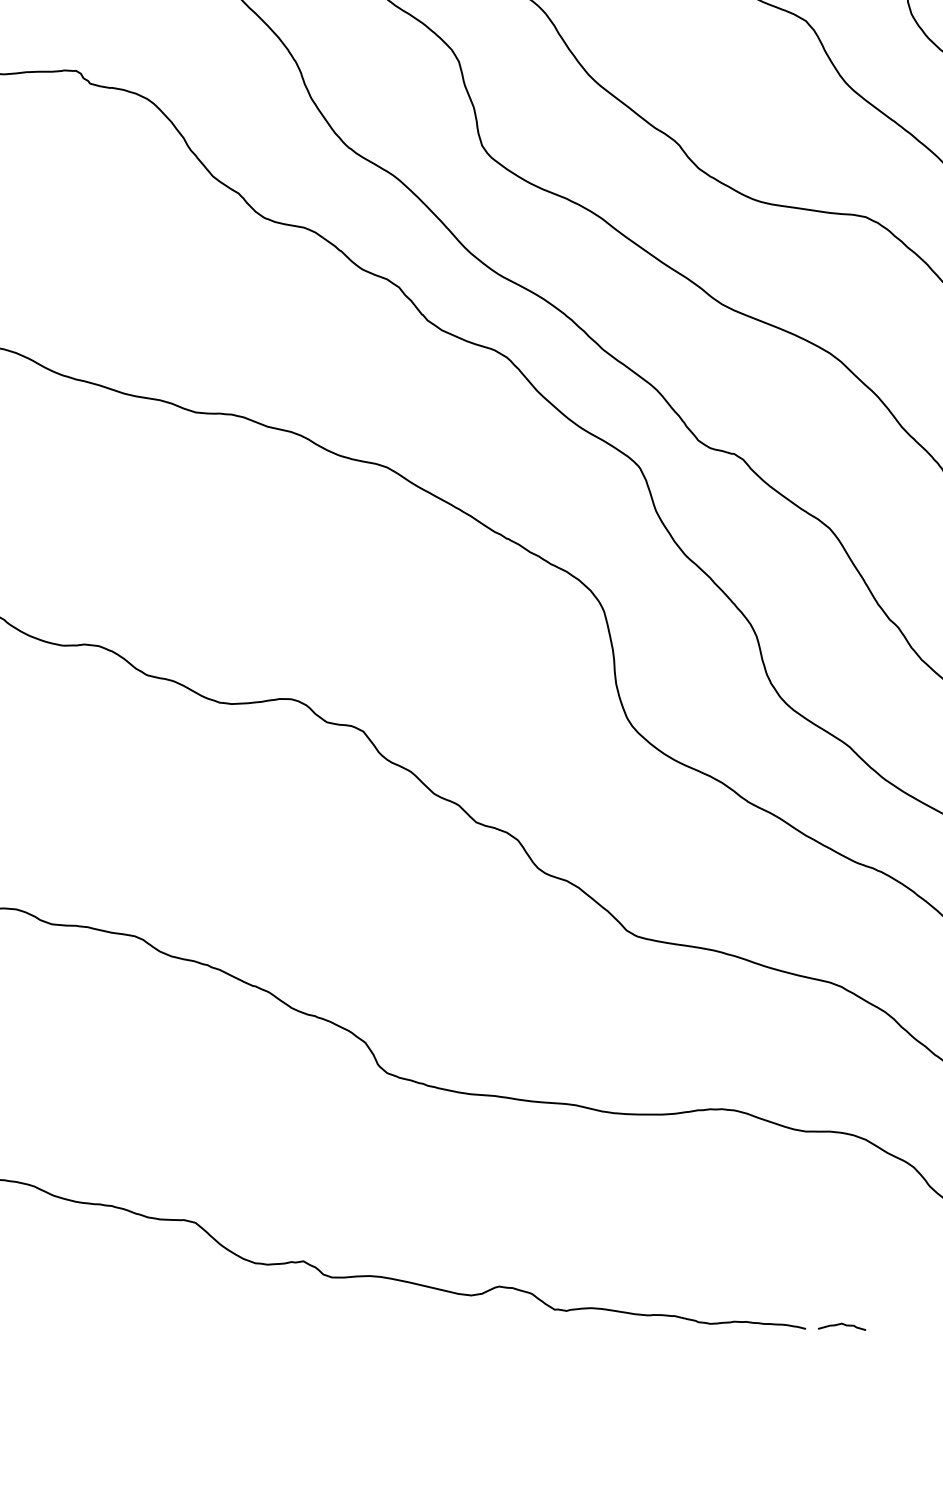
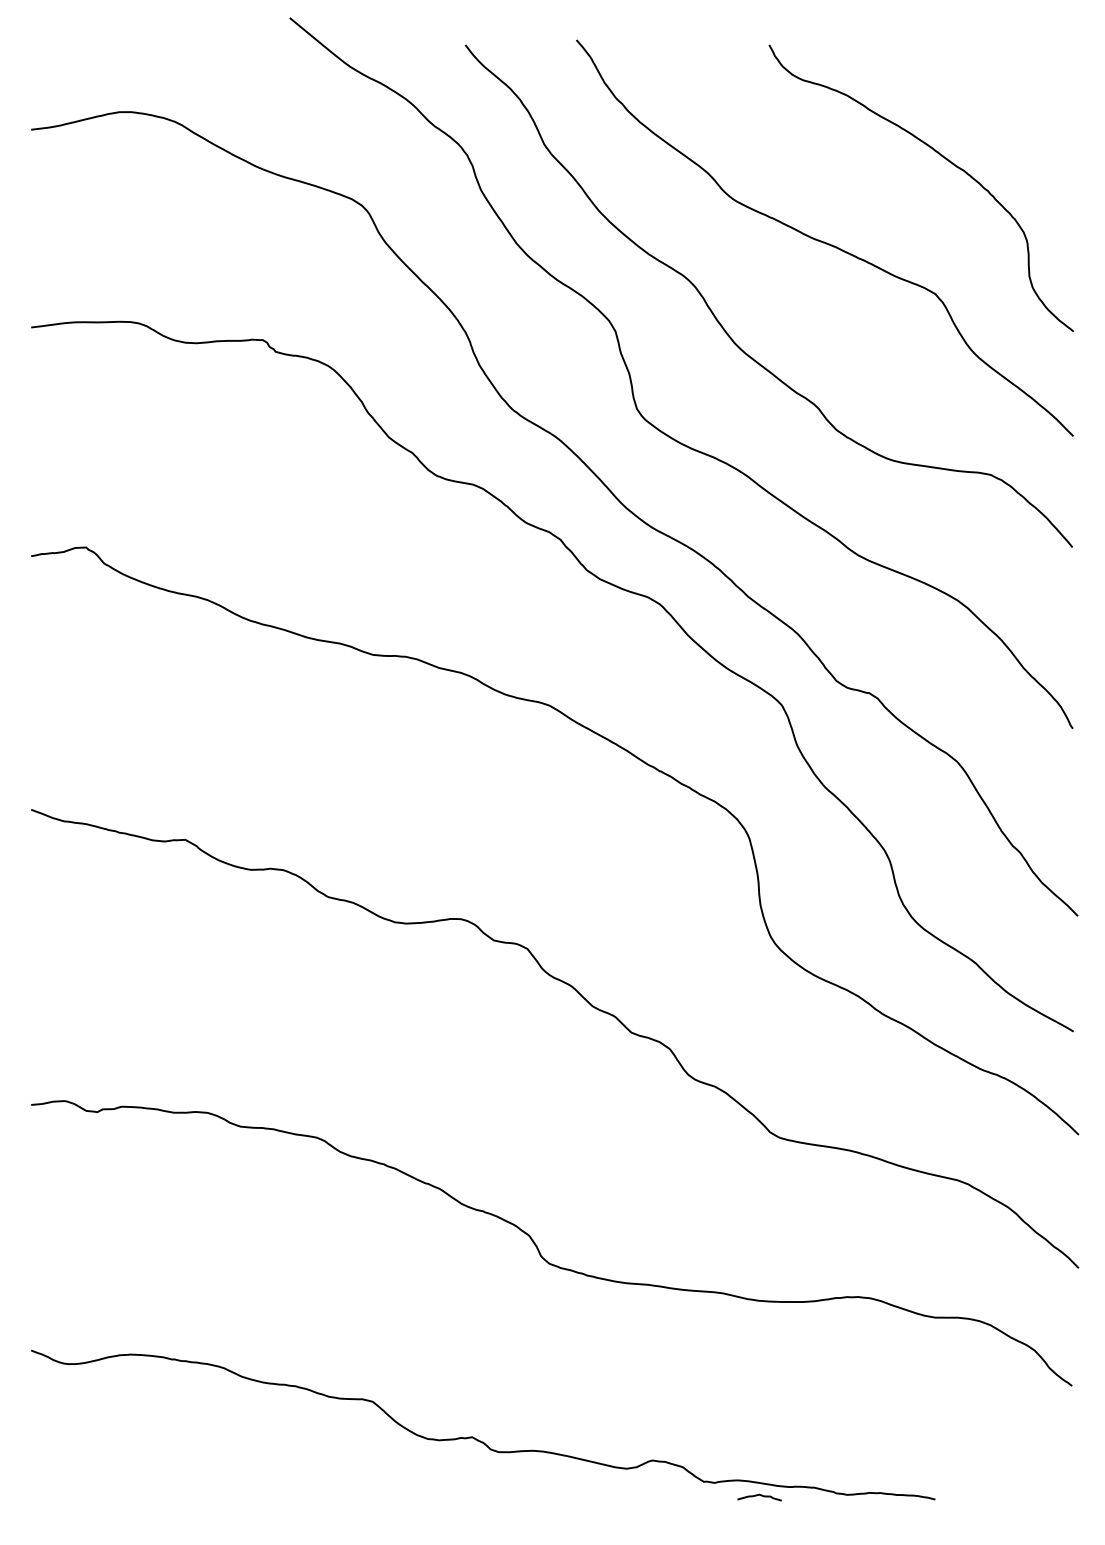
curve: (841, 1324) -> (759, 1495), moved

